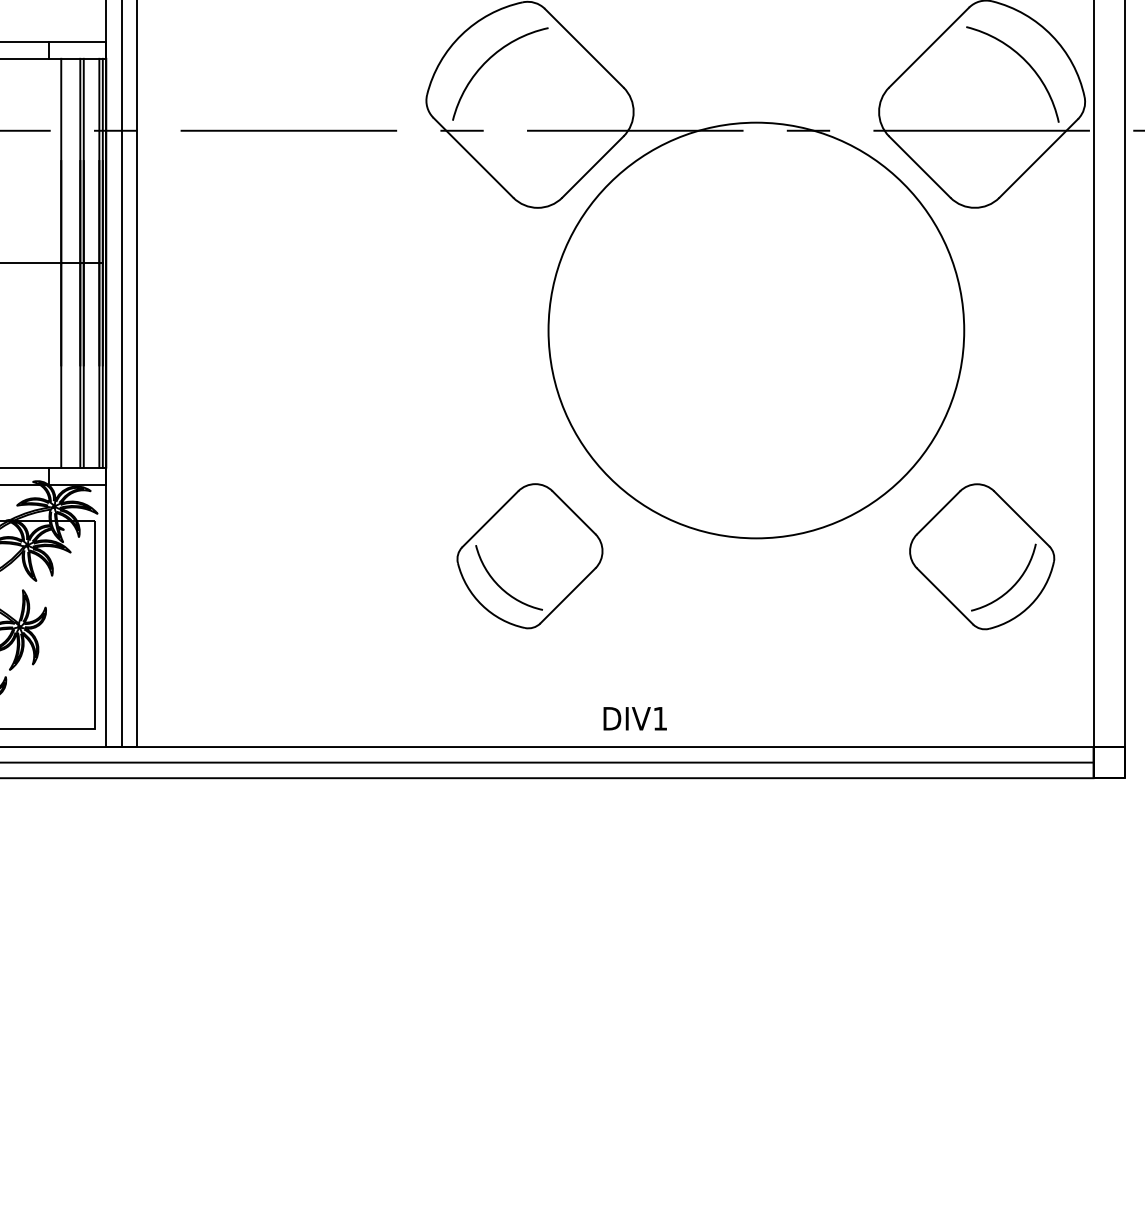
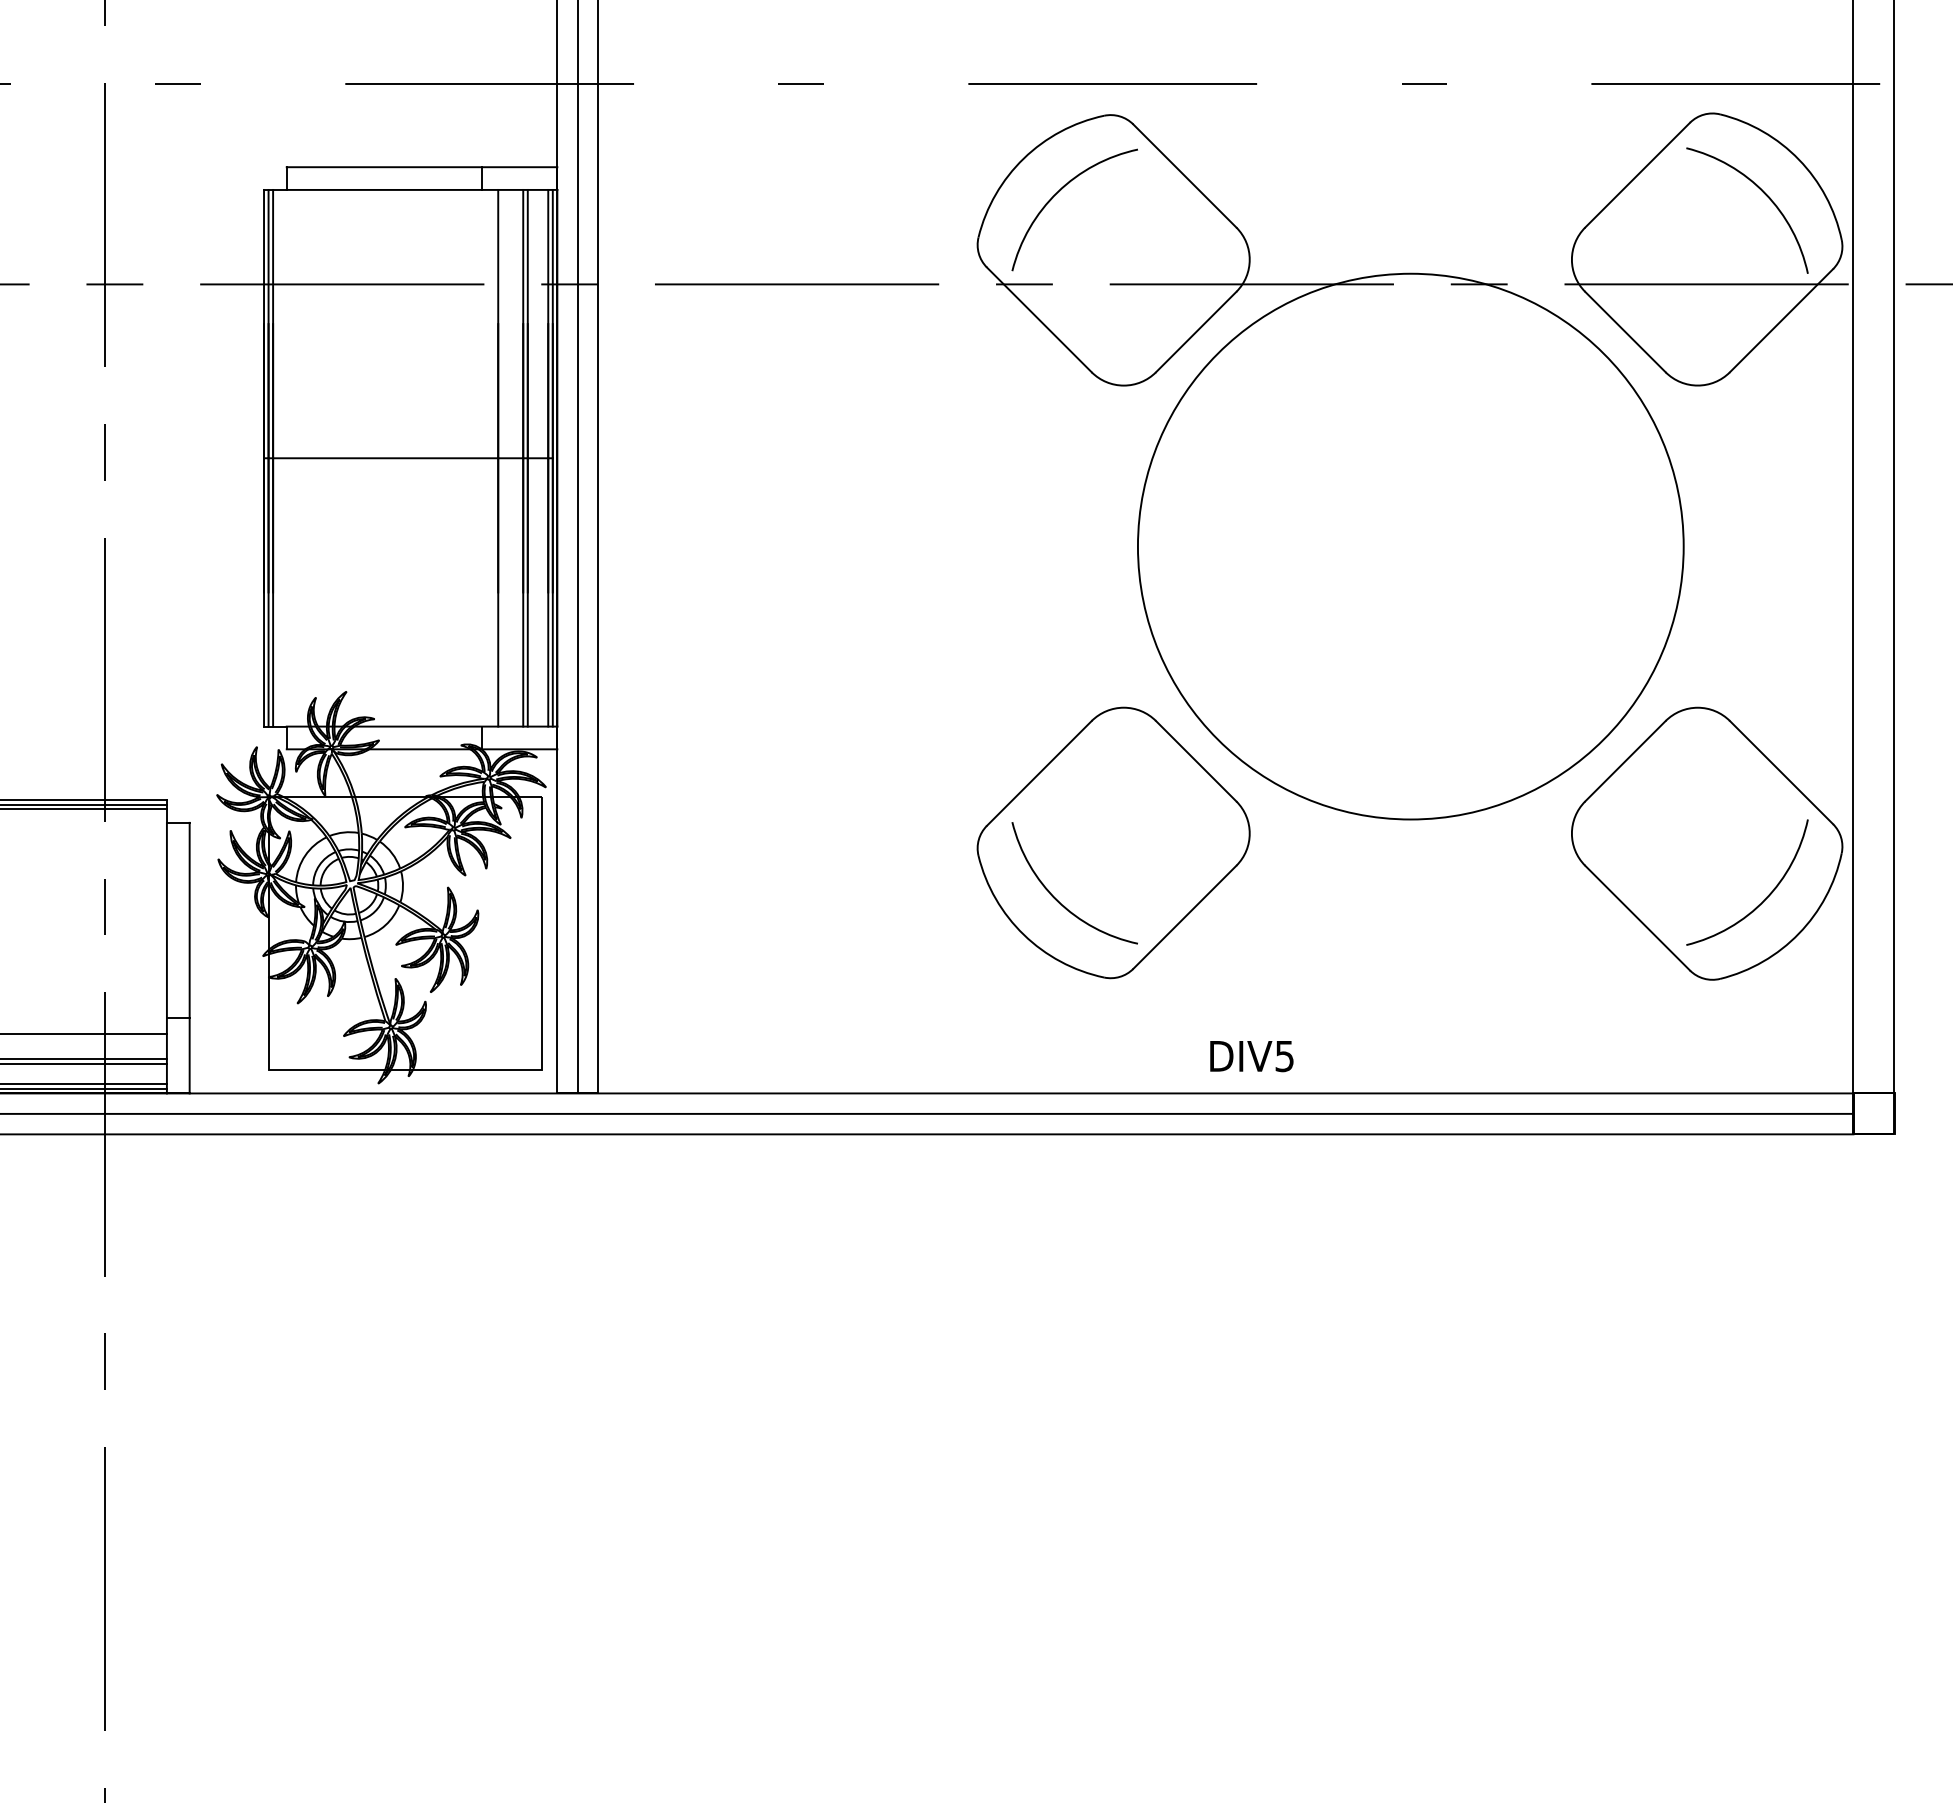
part: (529, 555) -> (1113, 842), size x1.43
part: (982, 556) -> (1707, 843), size x1.43
text: (660, 718) -> (1284, 1056), DIV1 -> DIV5

